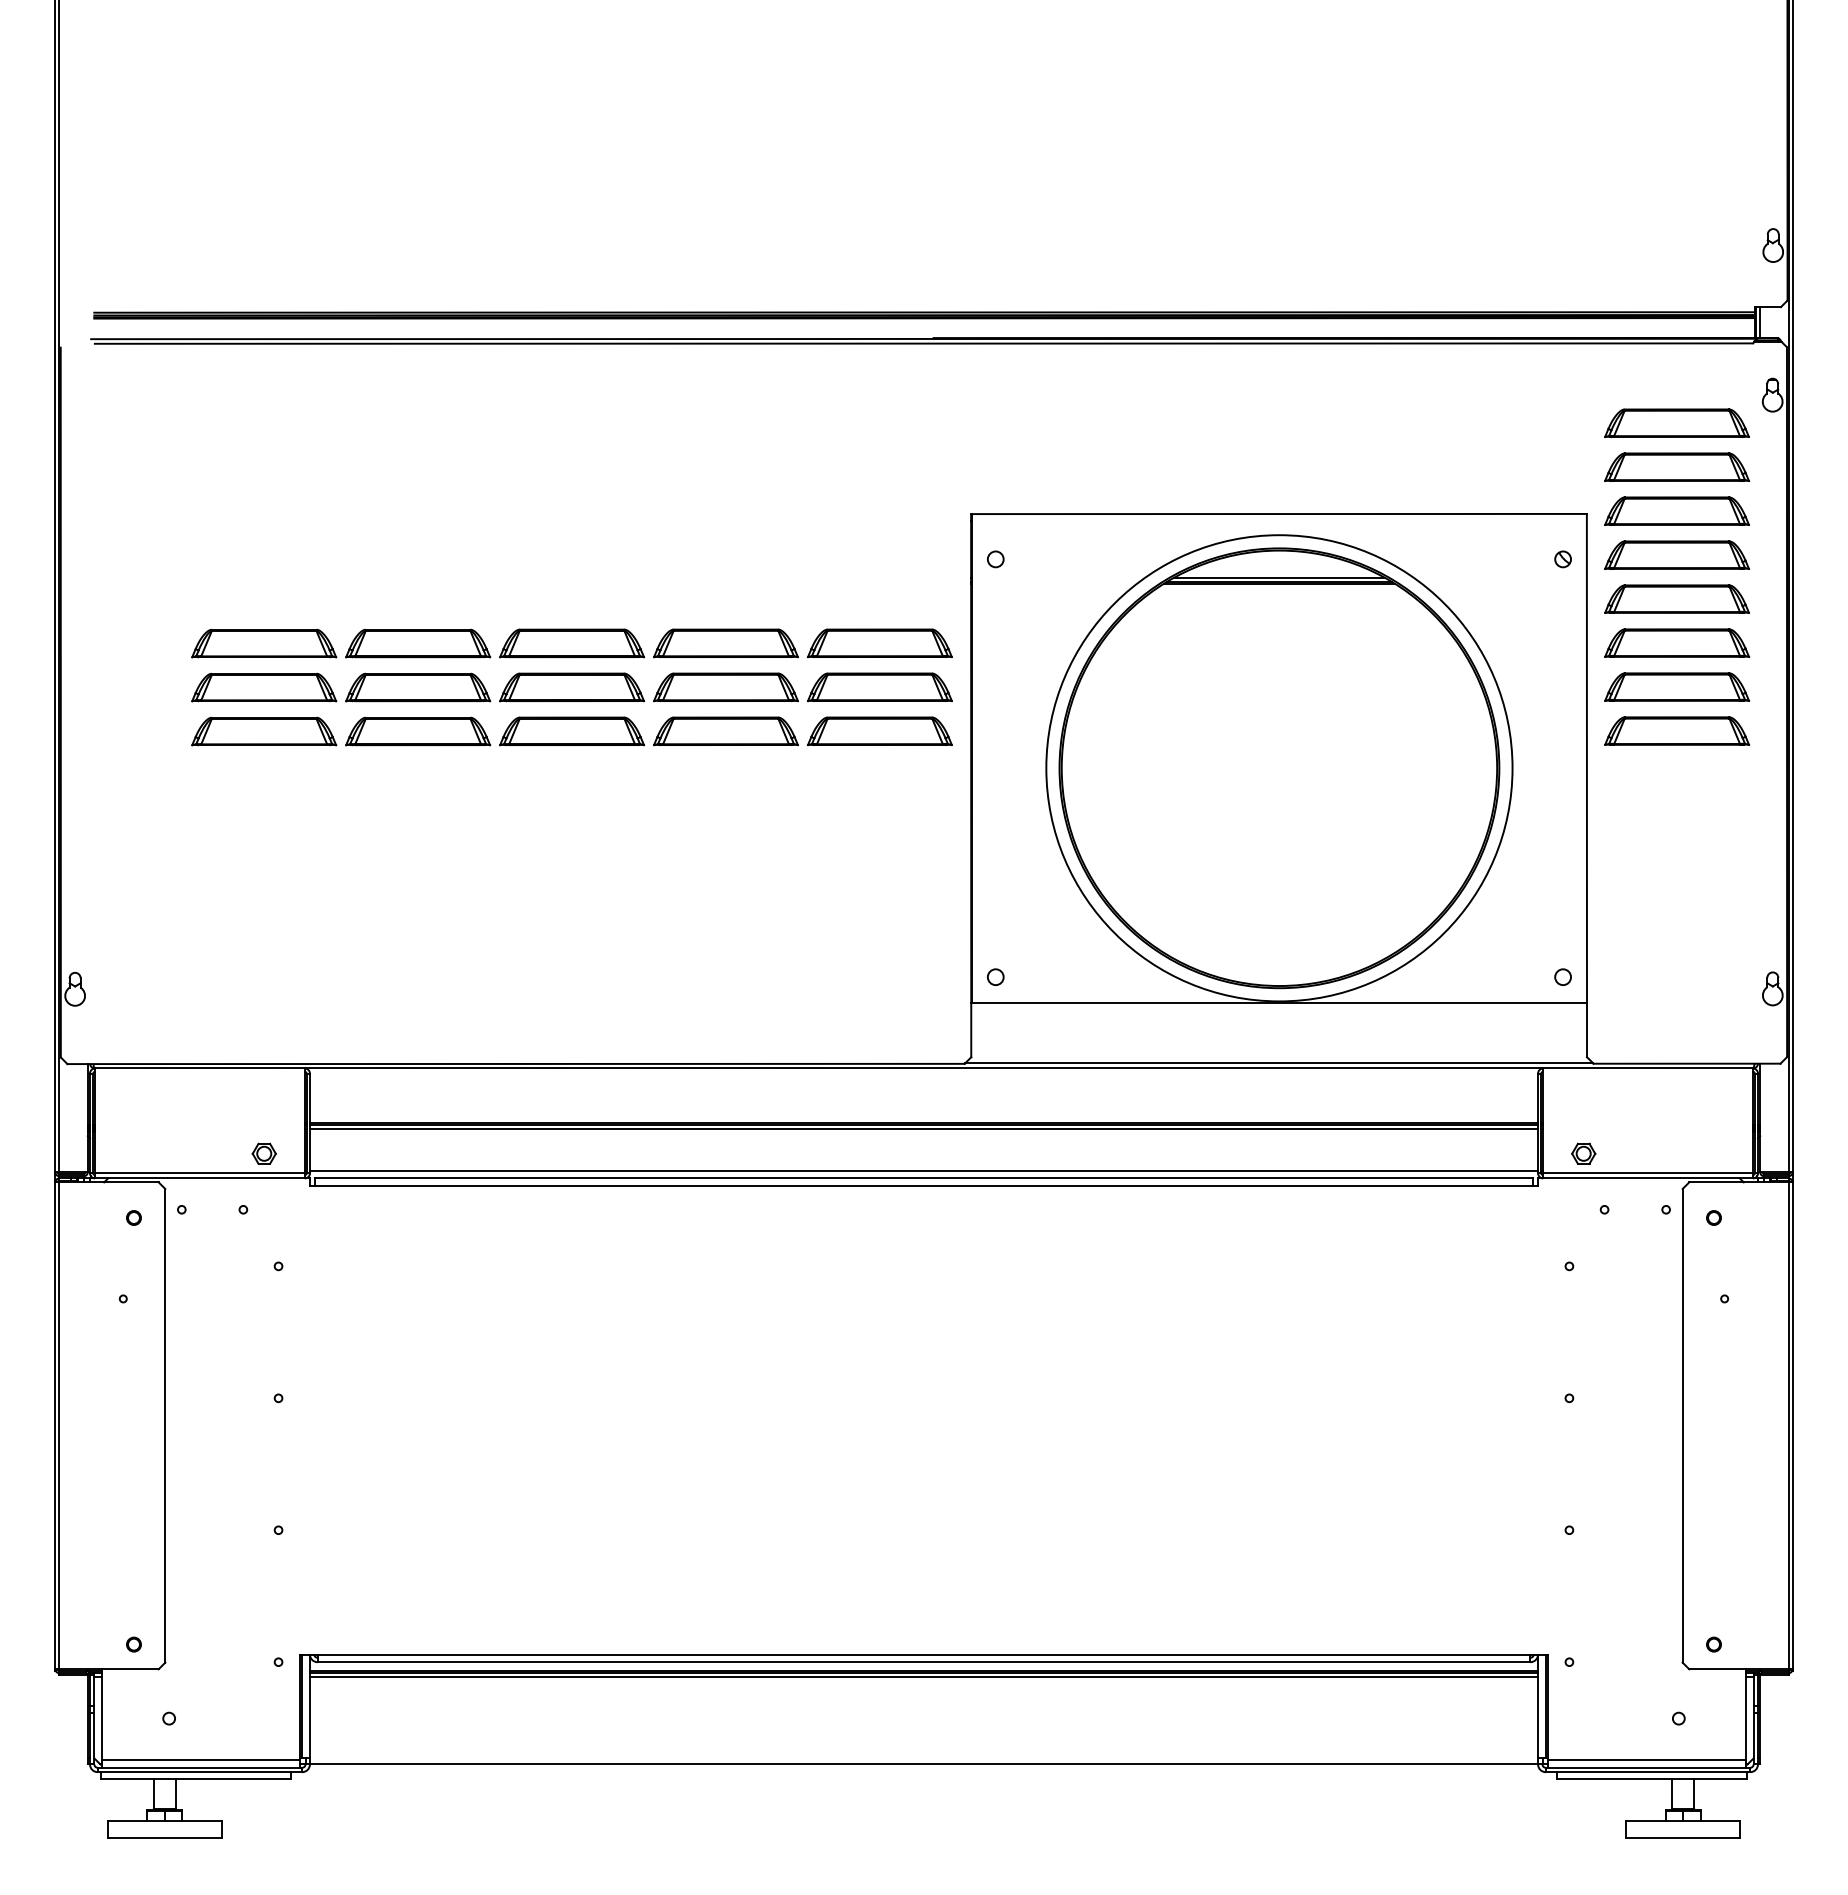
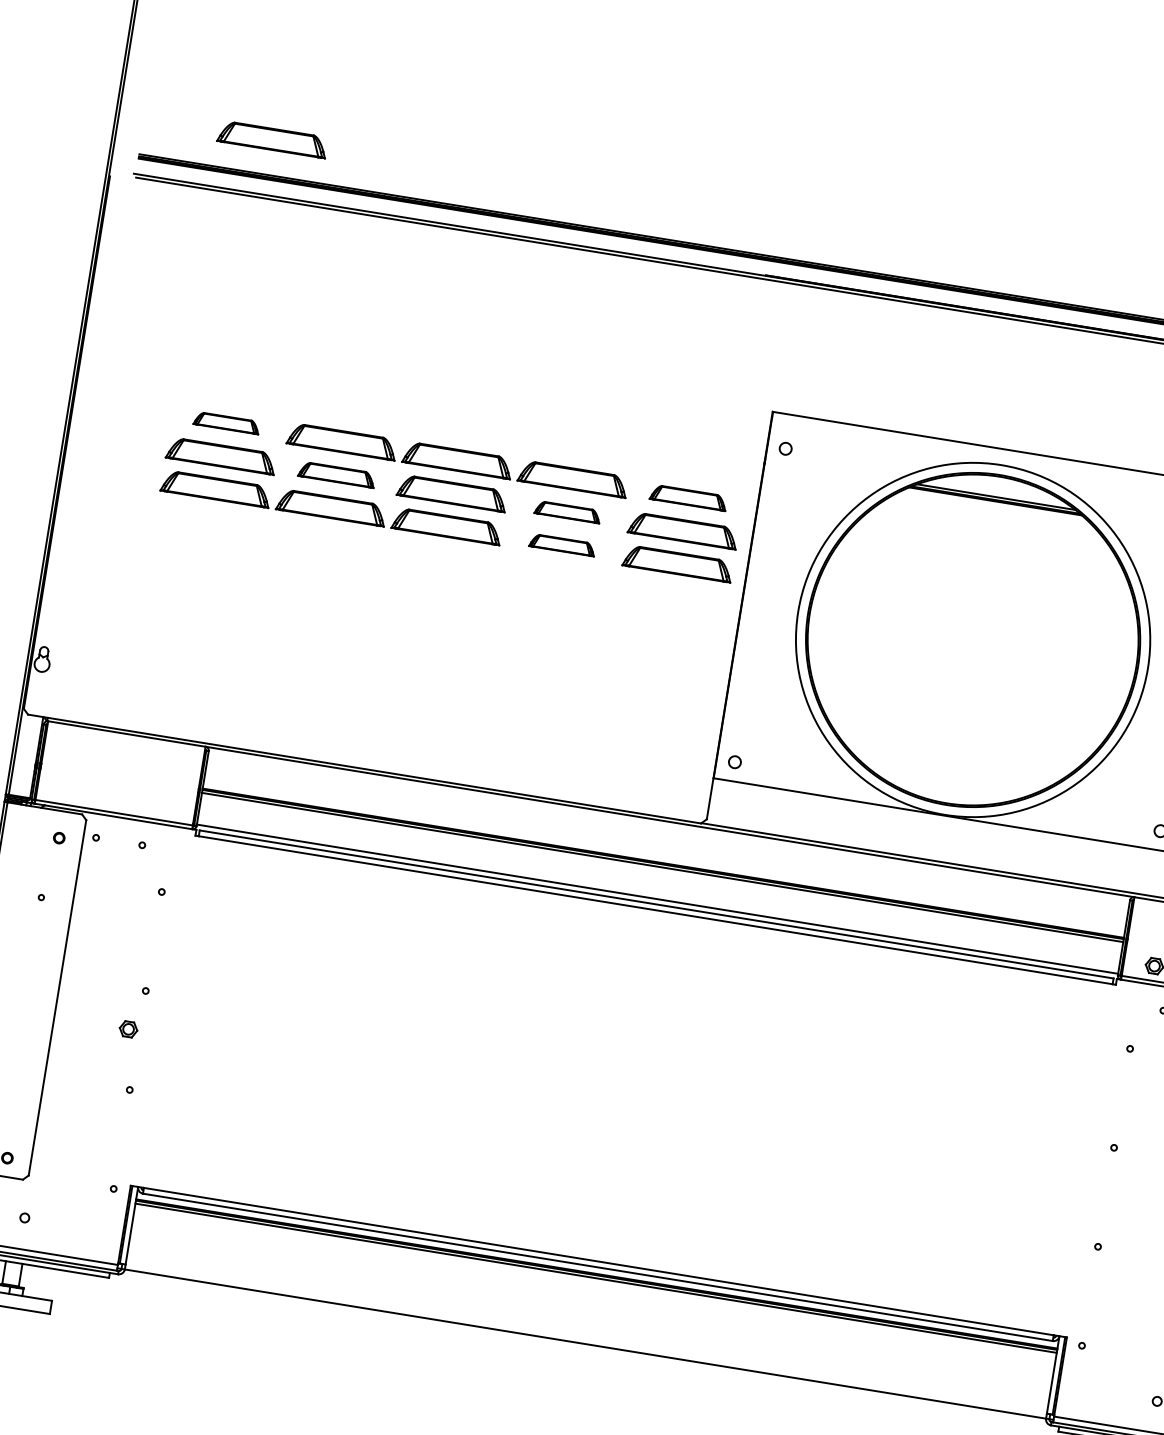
part: (264, 265) -> (272, 139), added
part: (264, 643) -> (226, 423), size x0.6
part: (879, 643) -> (688, 497), size x0.7
part: (418, 687) -> (337, 474), size x0.7
part: (725, 687) -> (567, 512), size x0.6
part: (725, 731) -> (562, 545), size x0.6
part: (263, 1153) -> (128, 1029), moved

